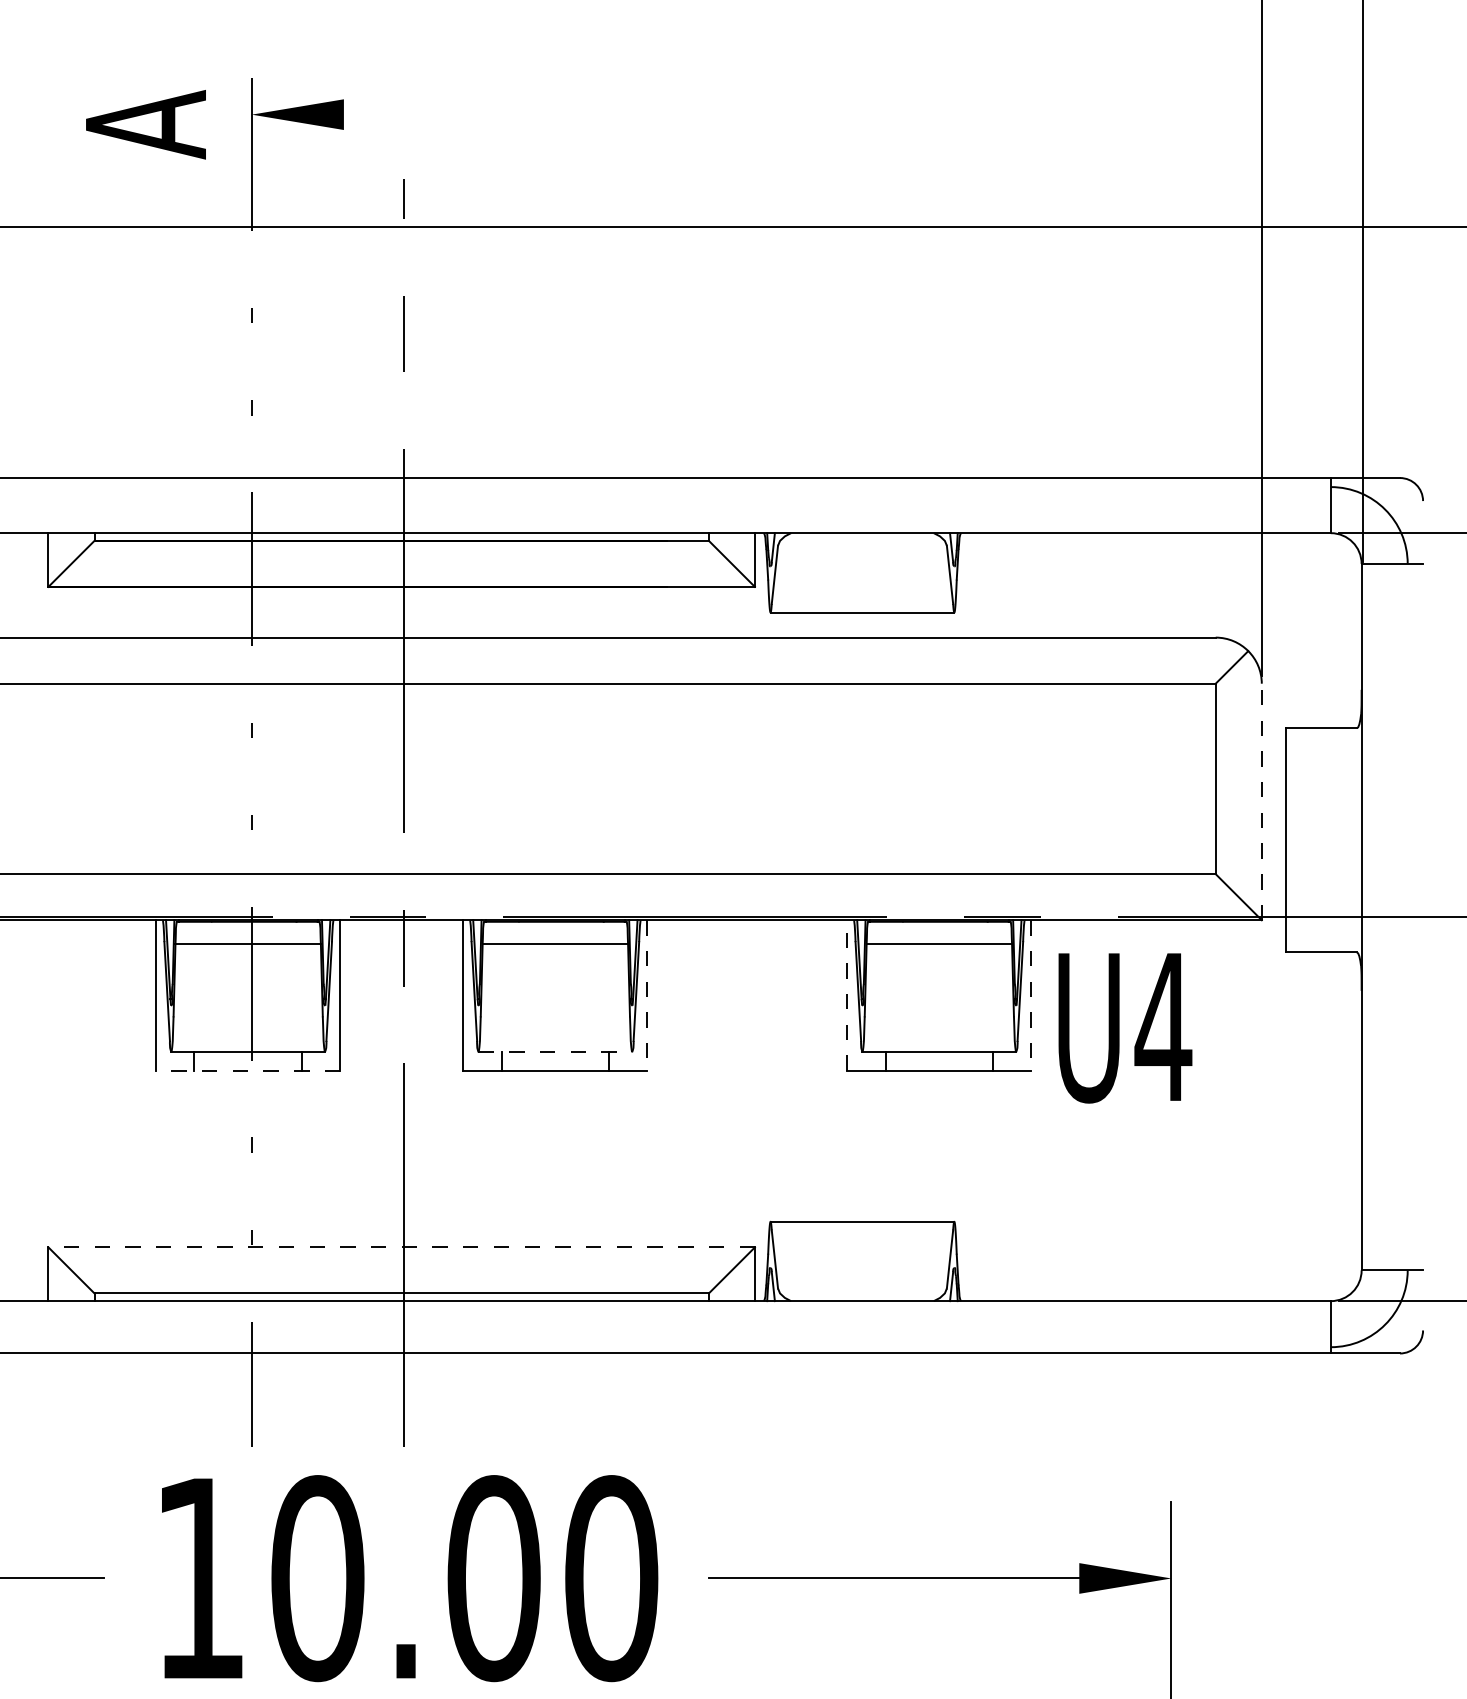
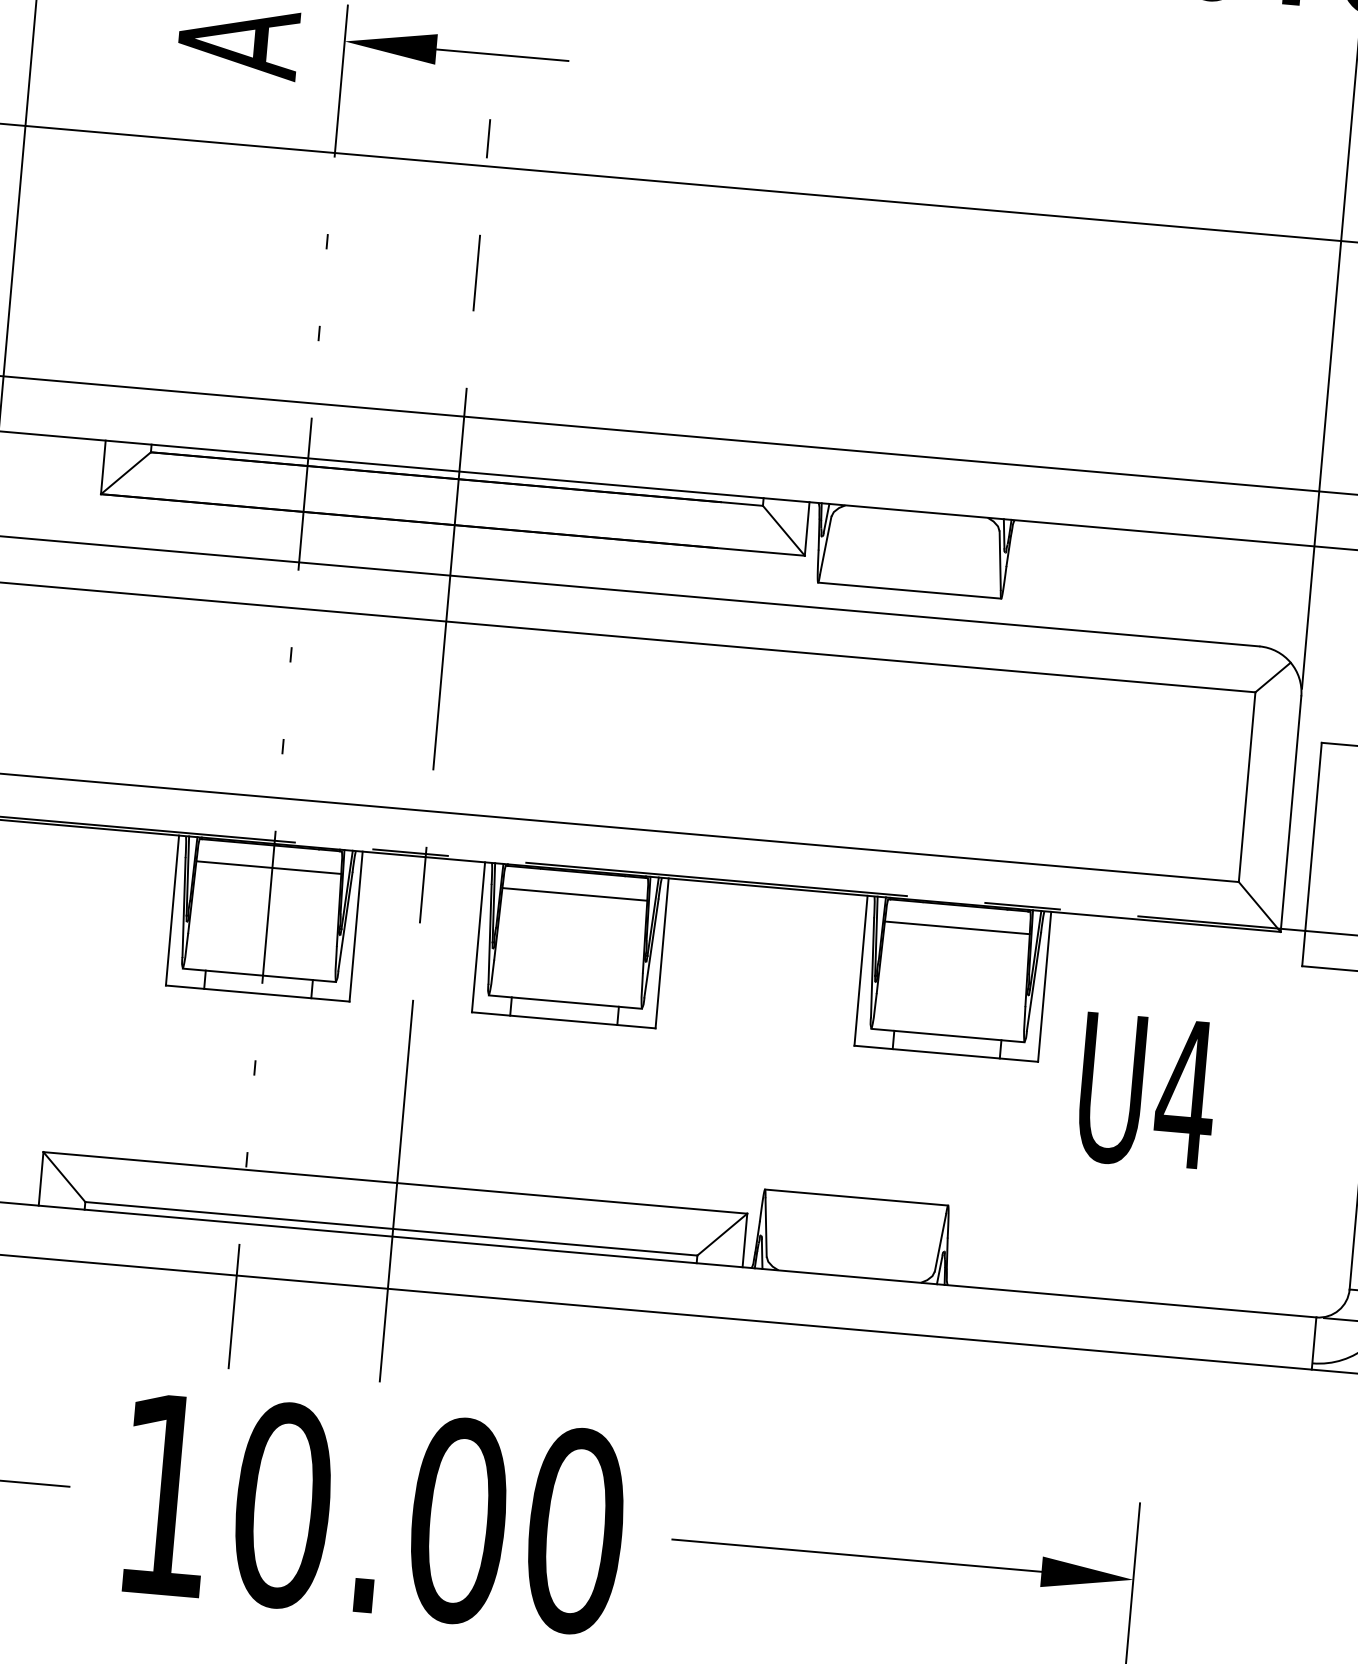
line: (409, 114) -> (501, 55), added
line: (1261, 801) -> (1290, 813), dashed -> solid
line: (847, 994) -> (861, 969), dashed -> solid
line: (647, 995) -> (662, 953), dashed -> solid
line: (1031, 995) -> (1044, 986), dashed -> solid
text: (1125, 1028) -> (1147, 1092), moved
line: (555, 1052) -> (565, 1002), dashed -> solid
line: (247, 1070) -> (257, 993), dashed -> solid
line: (401, 1247) -> (395, 1183), dashed -> solid

